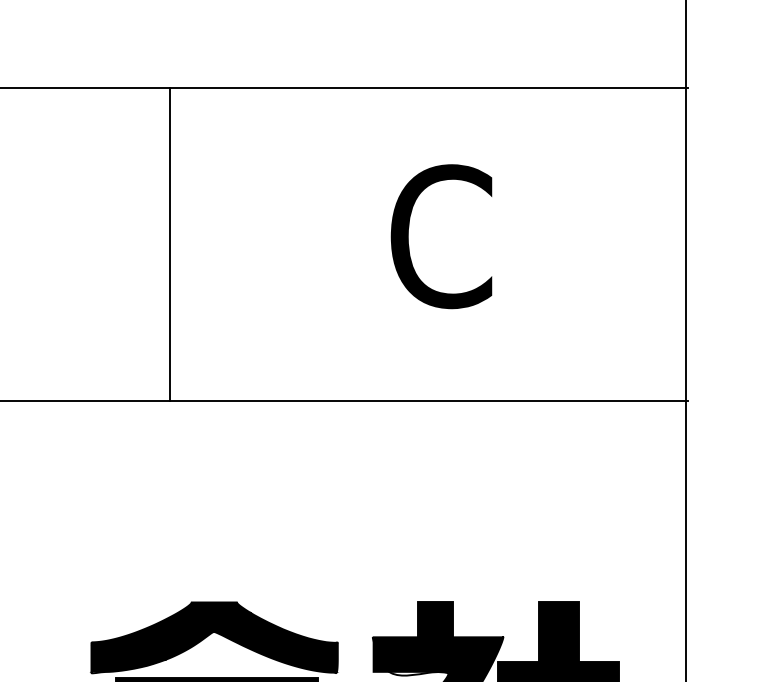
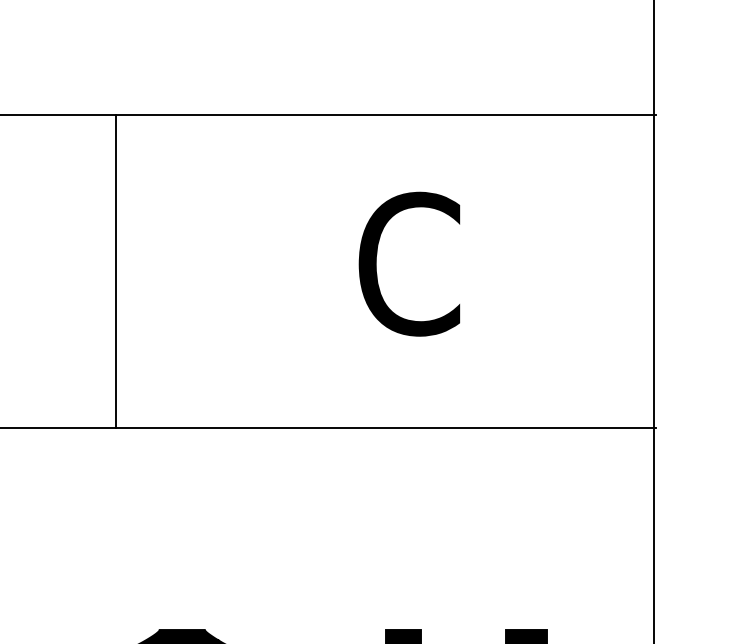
line: (170, 243) -> (116, 271), moved

